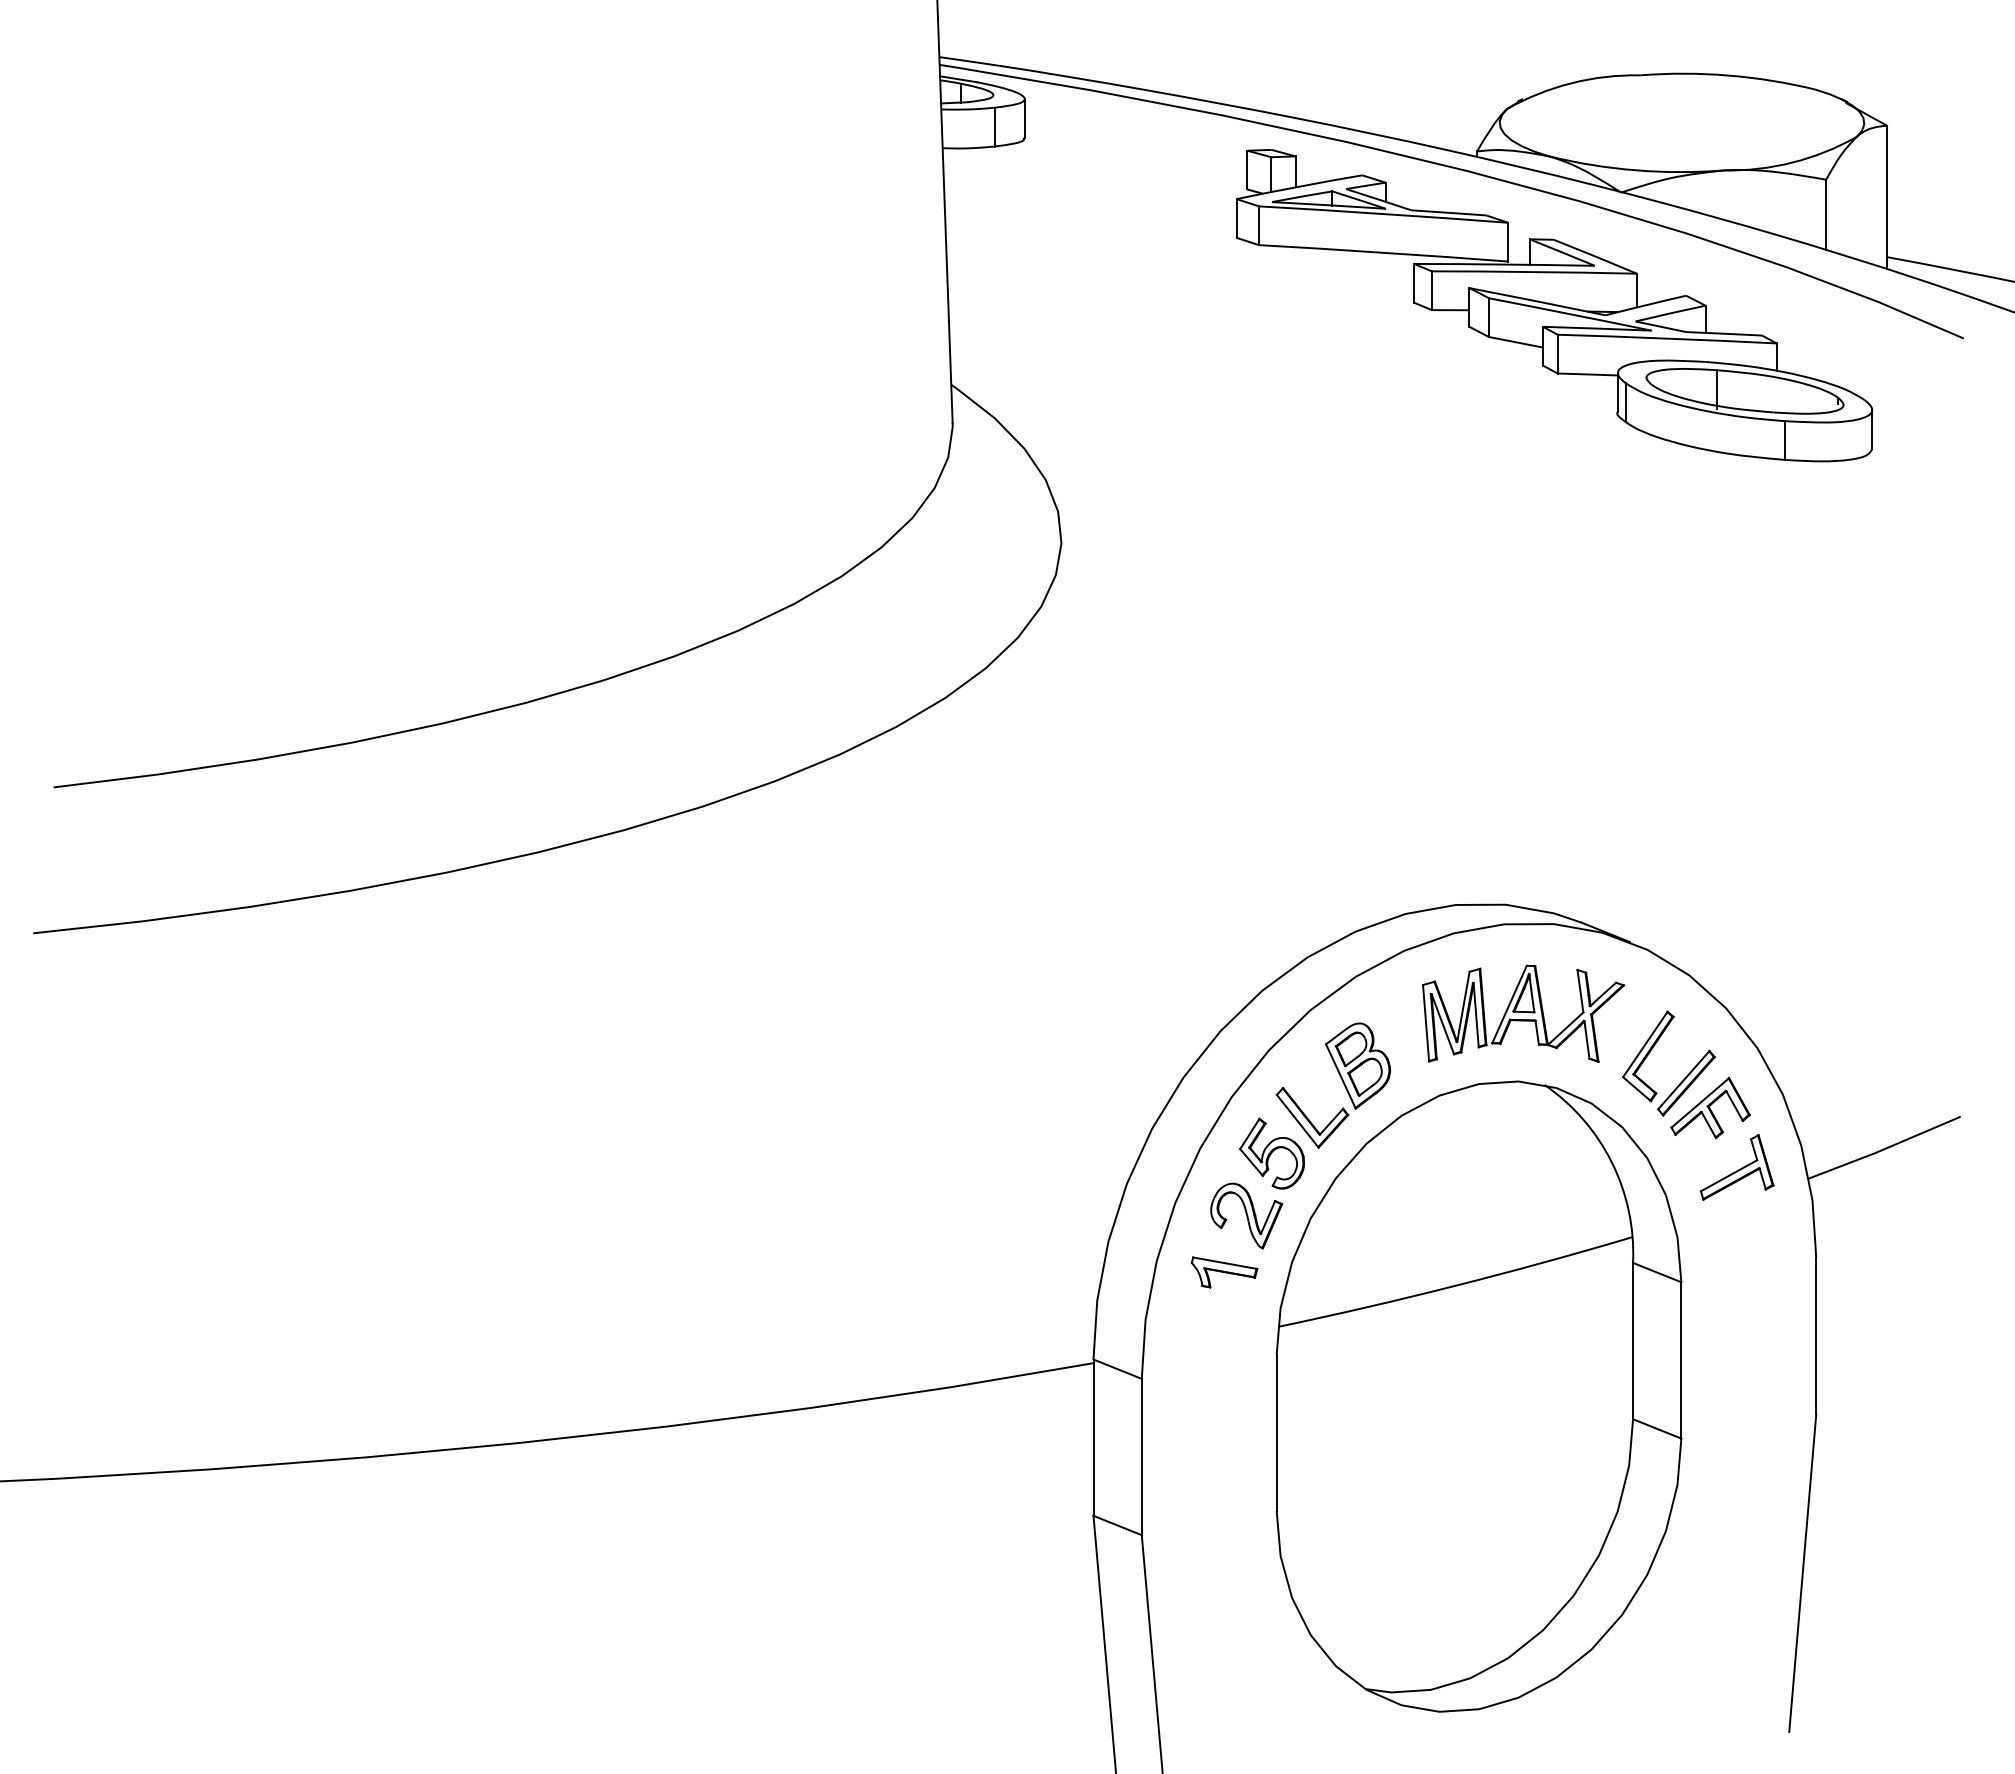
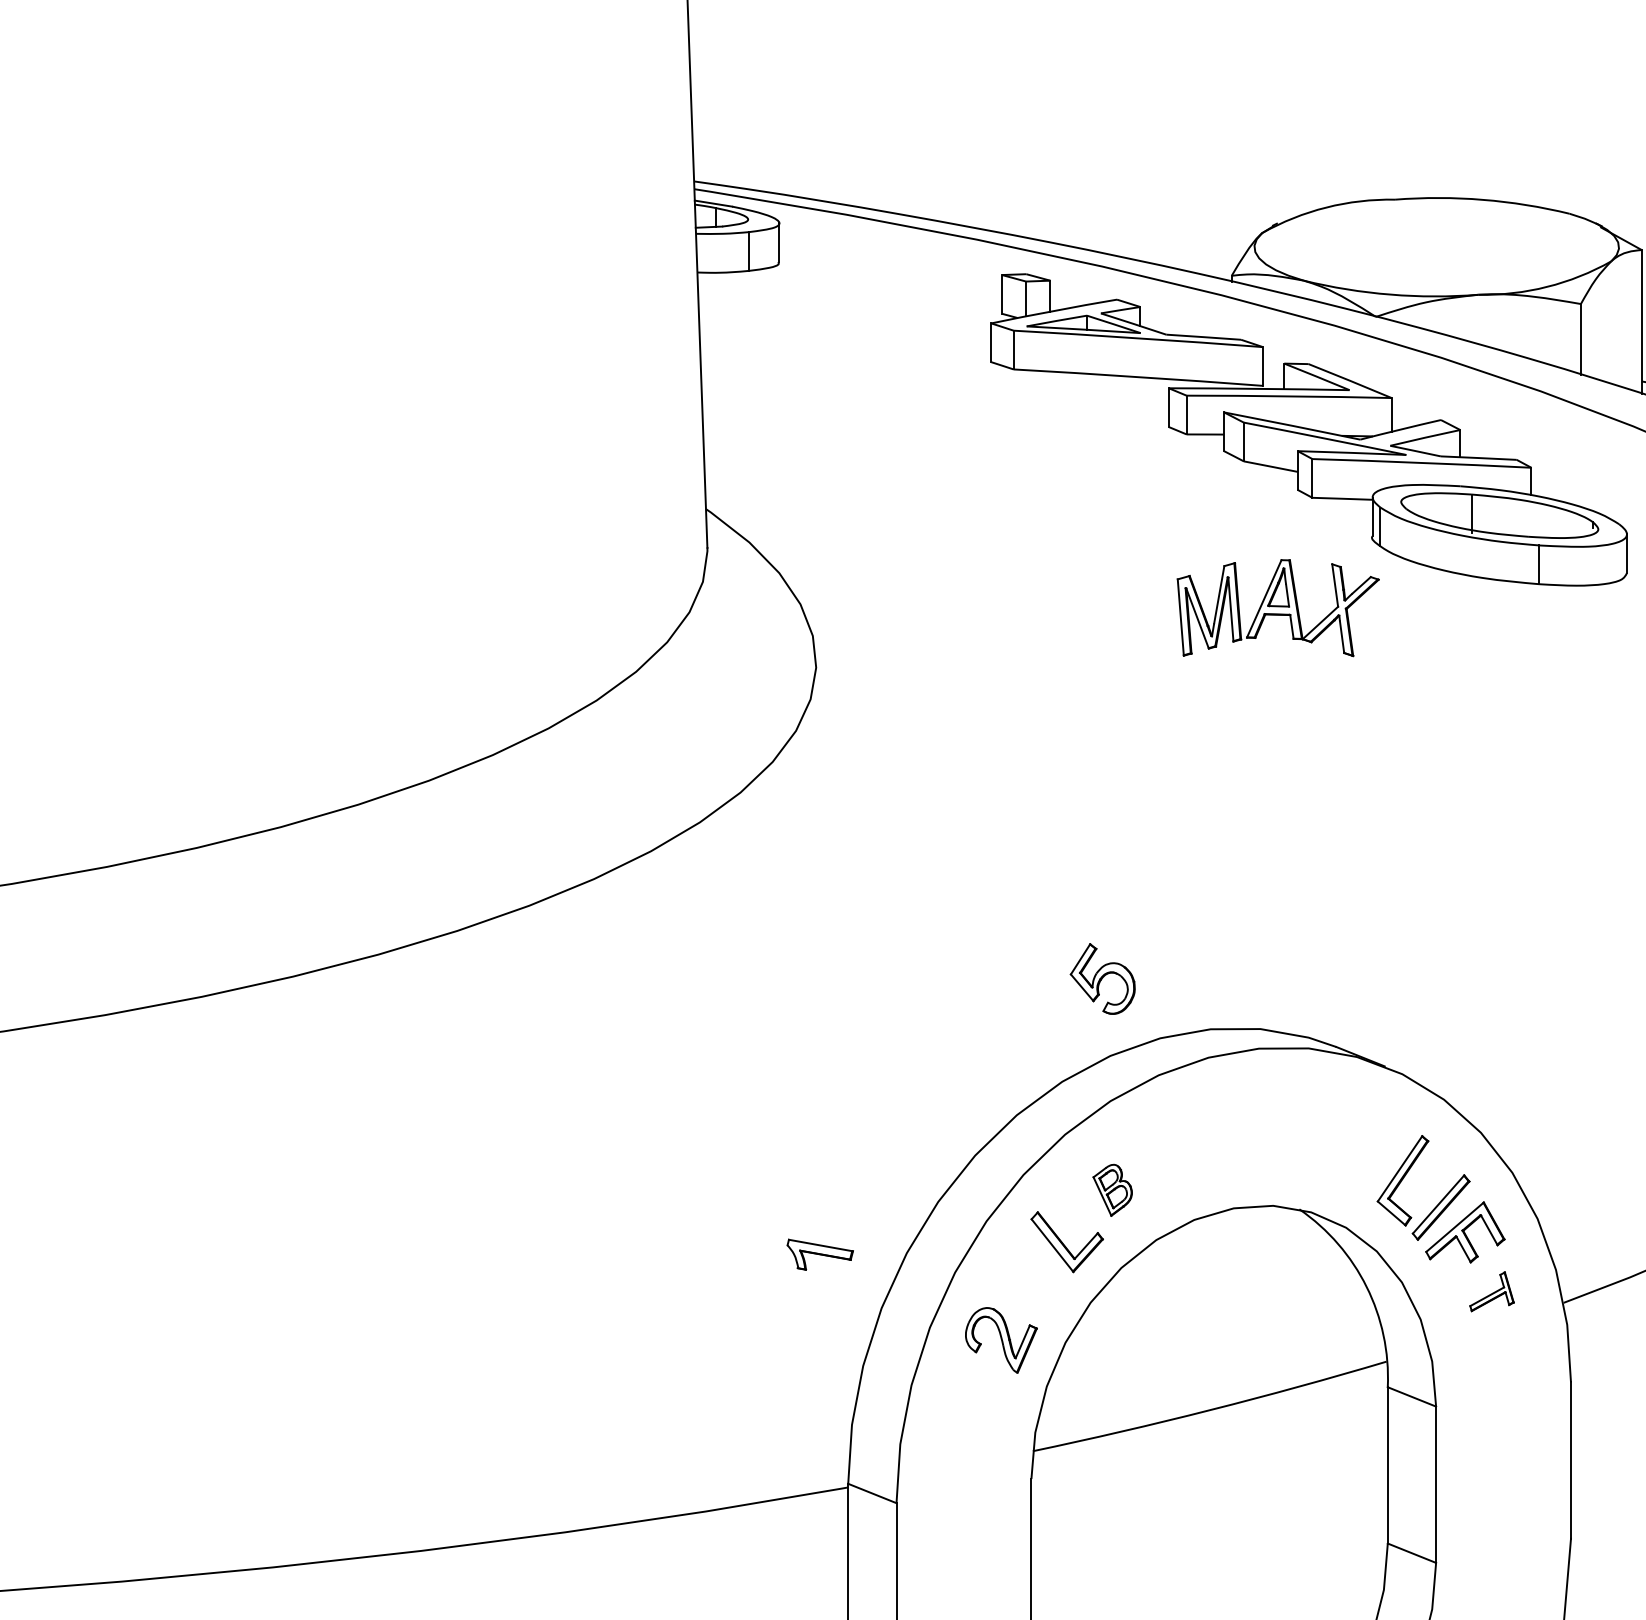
part: (1523, 1013) -> (1278, 607), moved
part: (1357, 1065) -> (1112, 1189), size x0.6
part: (1271, 1153) -> (1102, 978), moved
part: (1737, 1167) -> (1492, 1291), size x0.6
part: (1224, 1272) -> (820, 1254), moved

